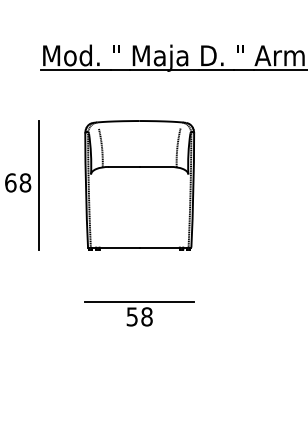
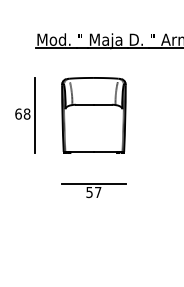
text: (145, 316) -> (97, 192), 58 -> 57

